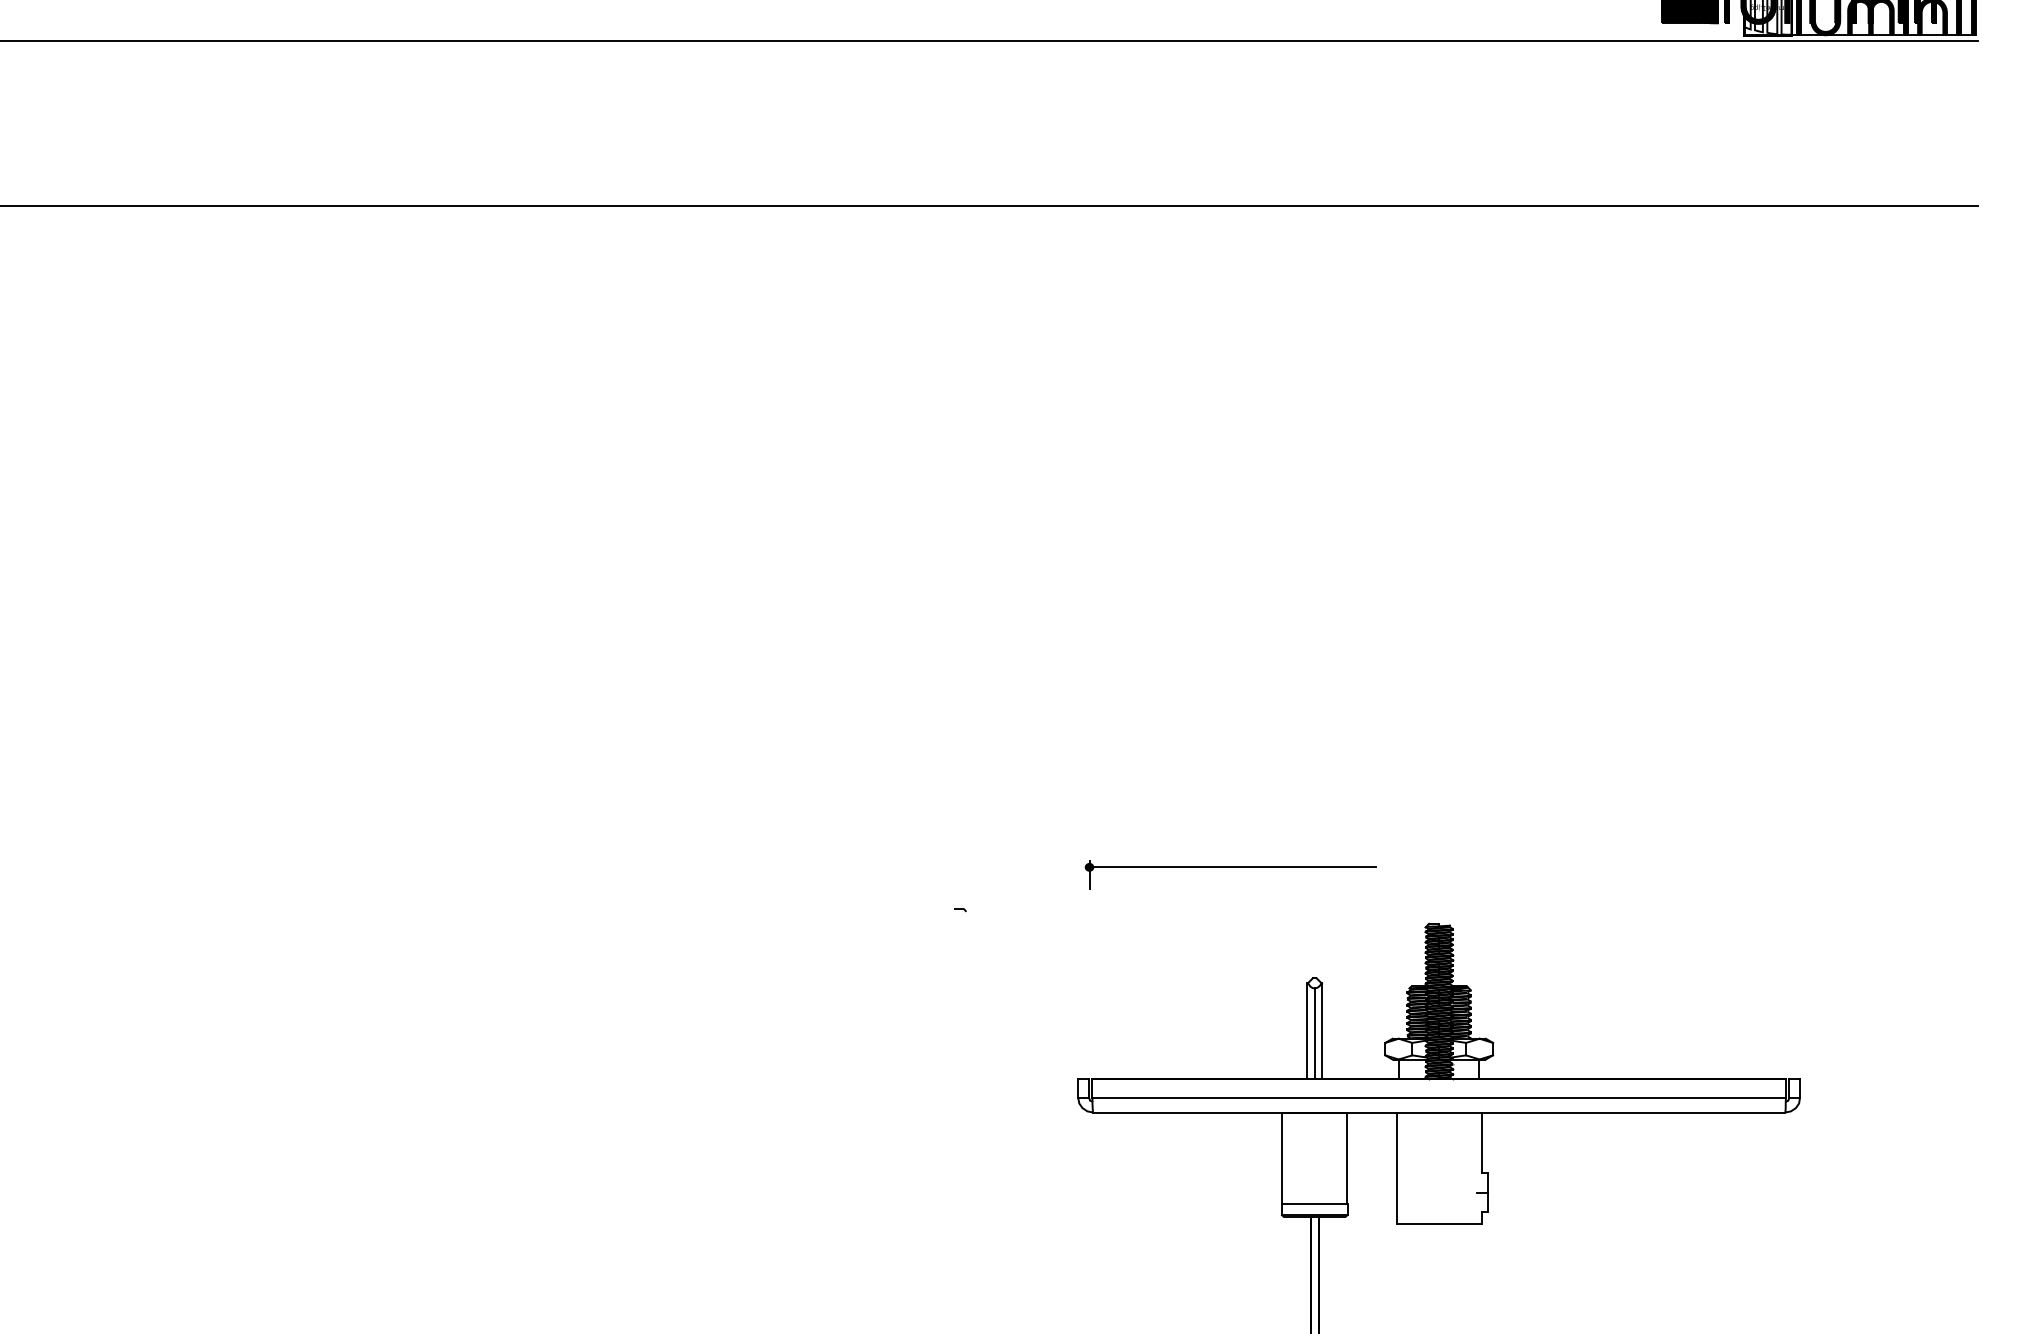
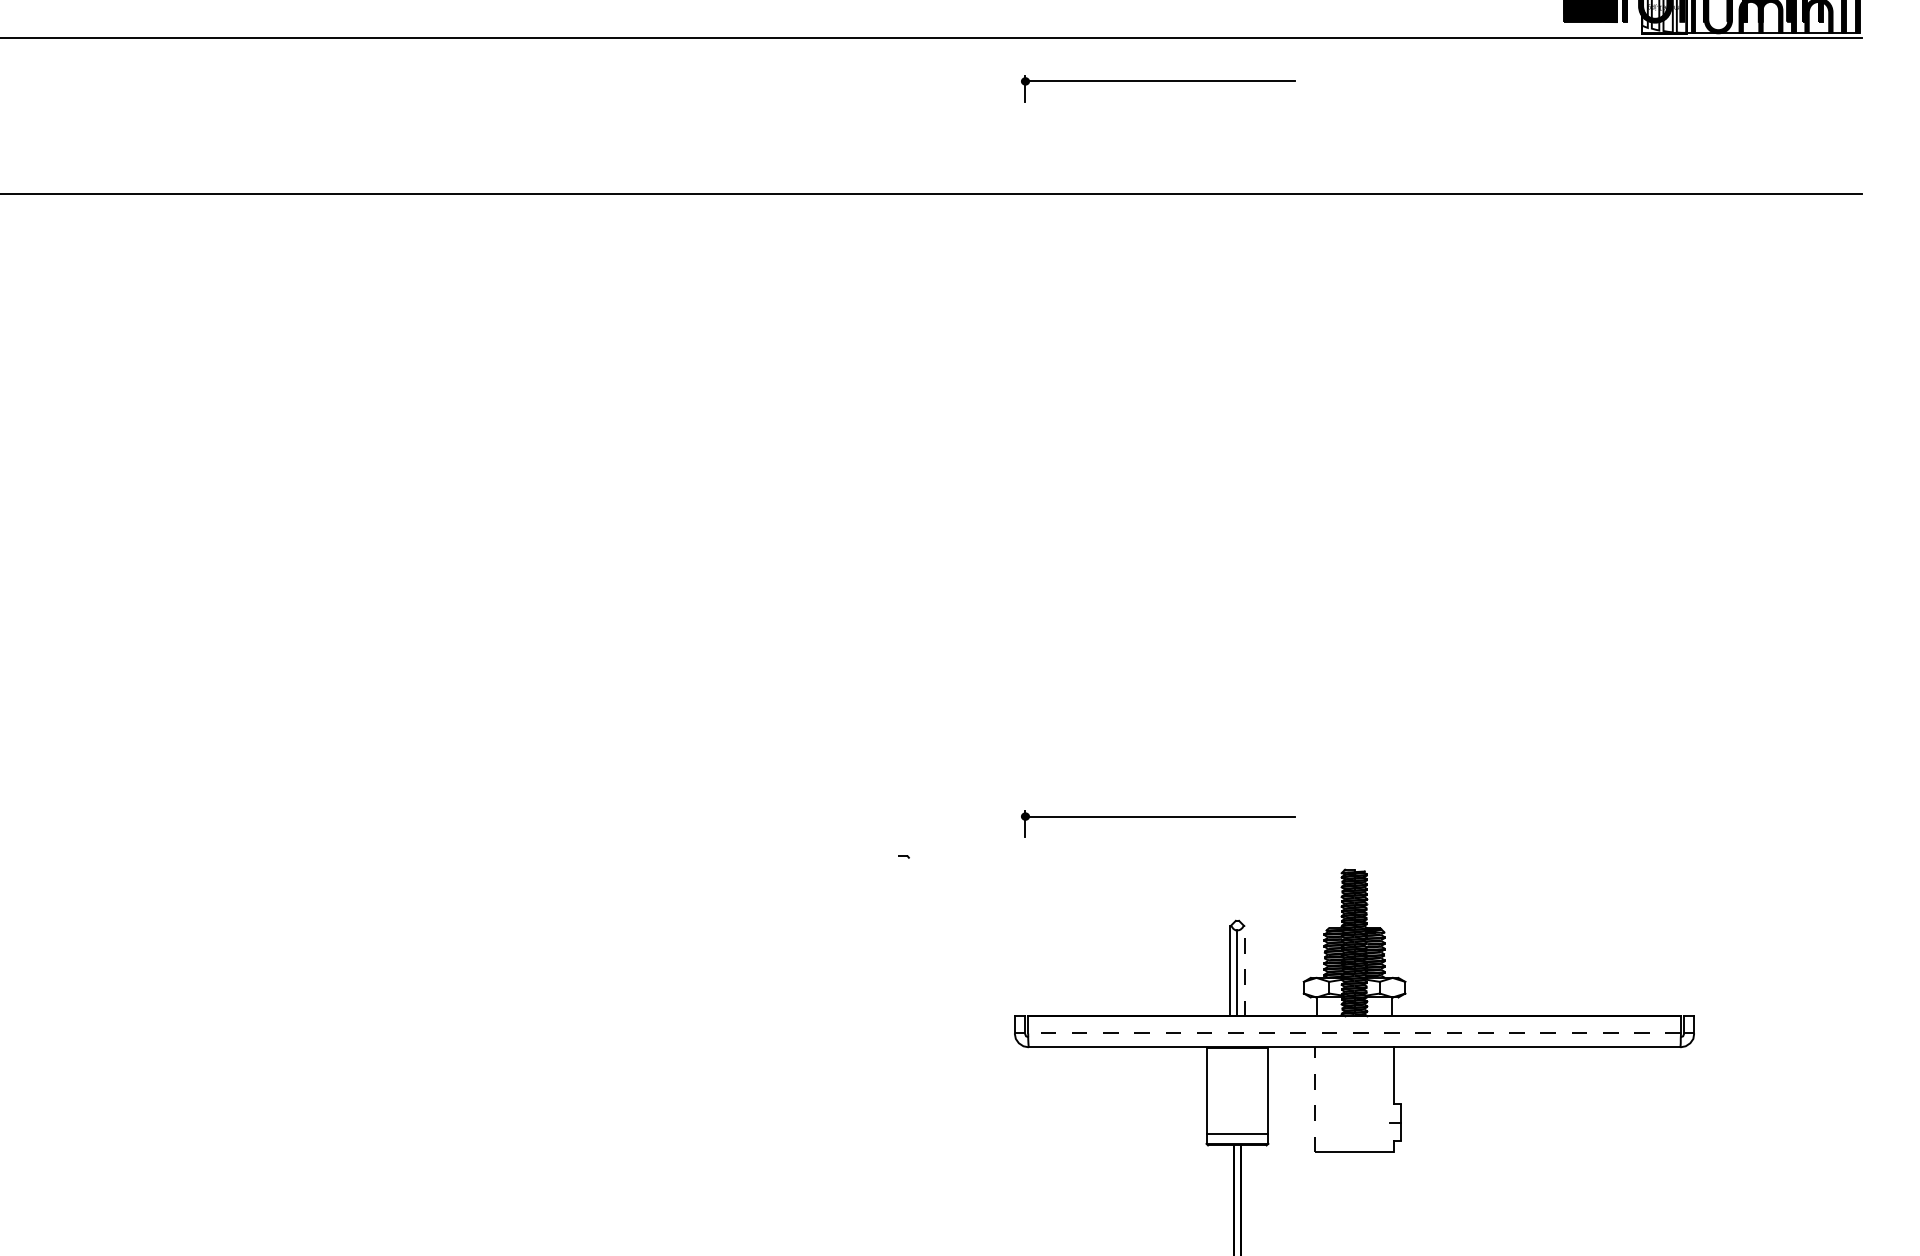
part: (1230, 86) -> (1158, 81), added
line: (1322, 1030) -> (1244, 970), solid -> dashed
line: (1439, 1097) -> (1354, 1033), solid -> dashed
line: (1396, 1168) -> (1314, 1100), solid -> dashed

